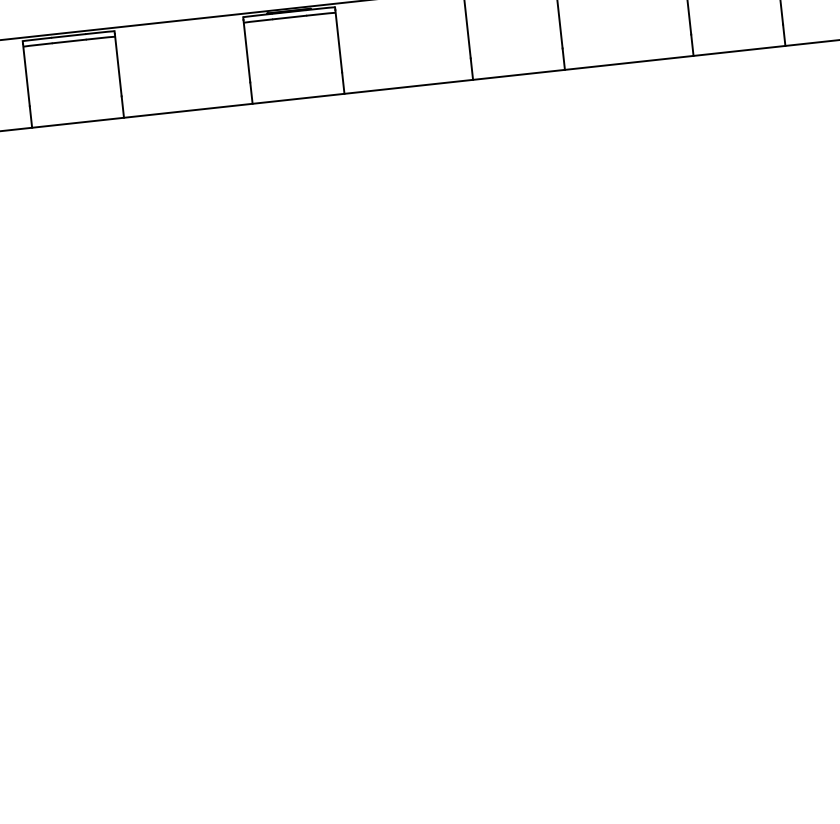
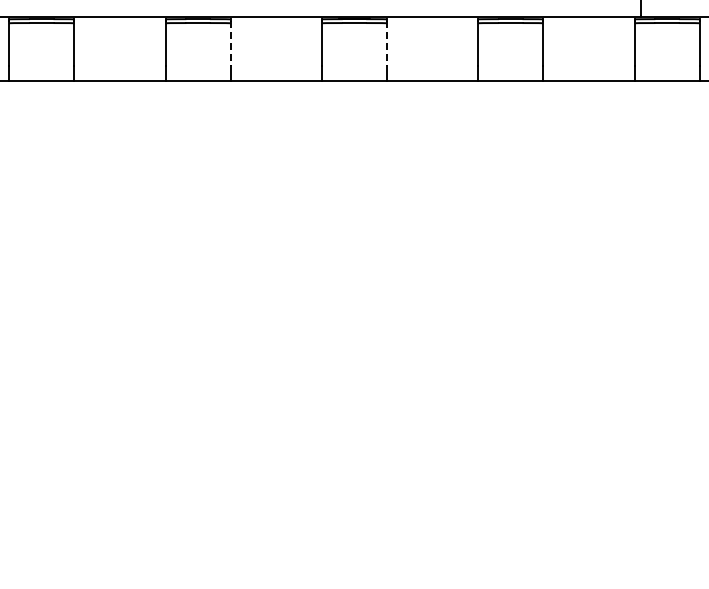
line: (339, 41) -> (387, 43), solid -> dashed
line: (118, 65) -> (230, 43), solid -> dashed

